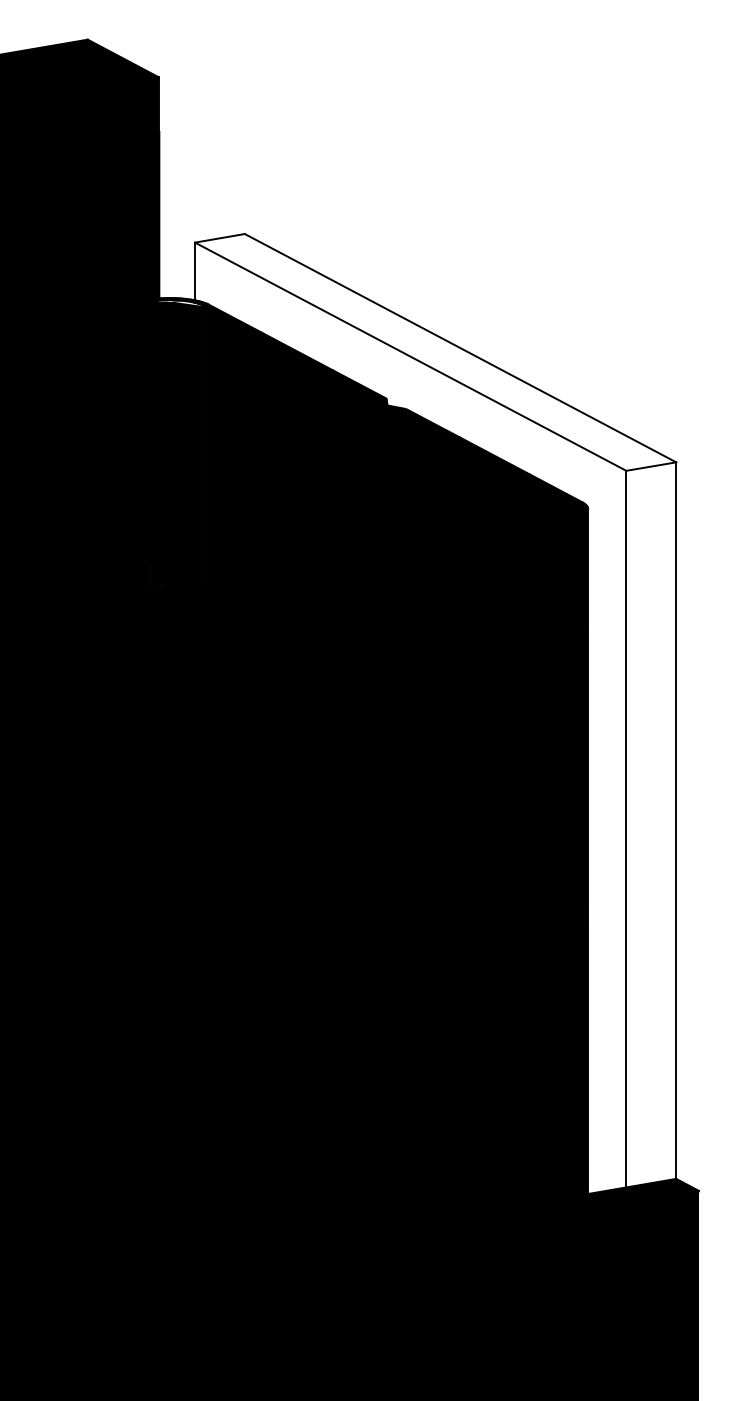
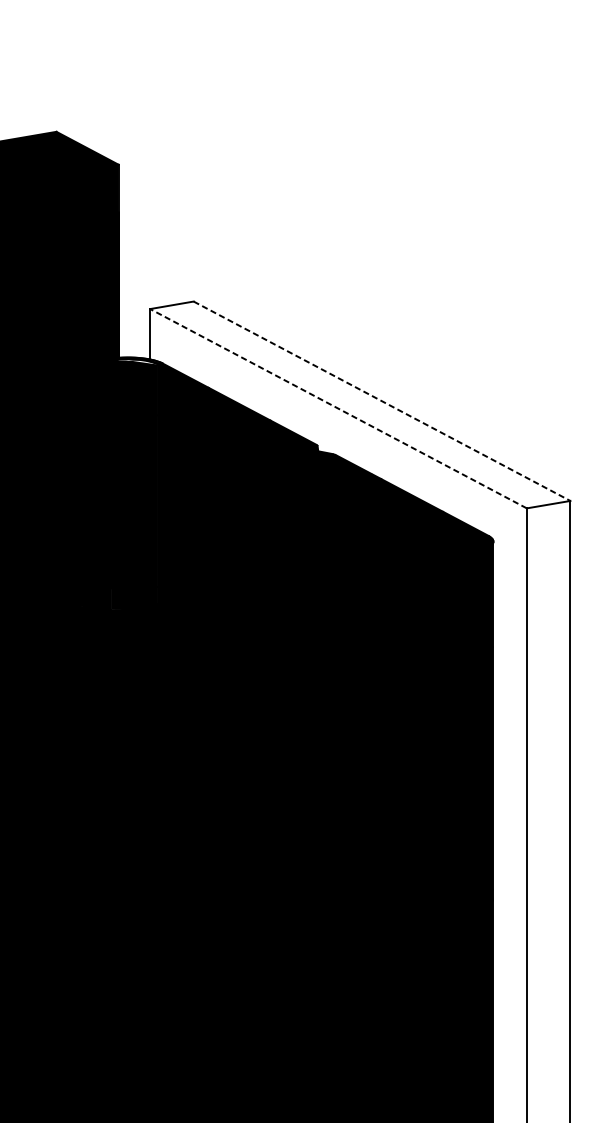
line: (461, 348) -> (382, 401), solid -> dashed
line: (410, 356) -> (338, 408), solid -> dashed

